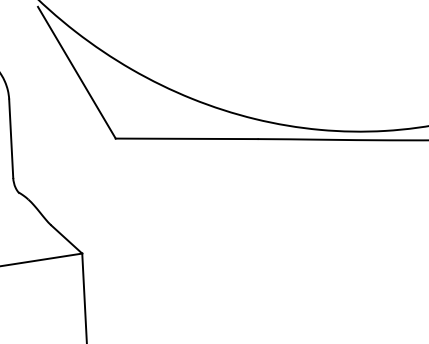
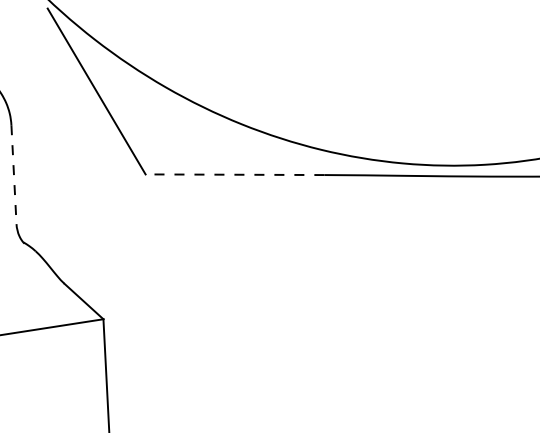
line: (10, 138) -> (13, 174), solid -> dashed
line: (186, 138) -> (234, 174), solid -> dashed

